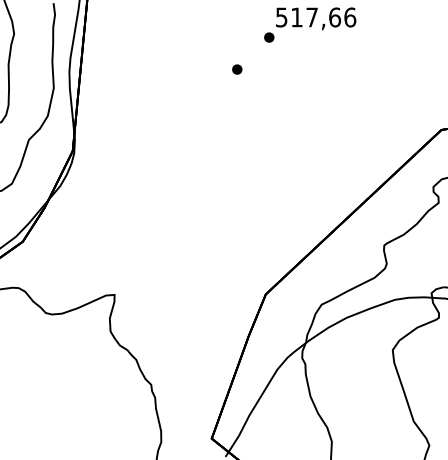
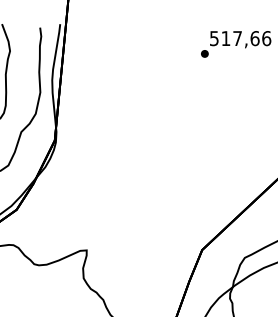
part: (237, 69) -> (180, 78), removed

